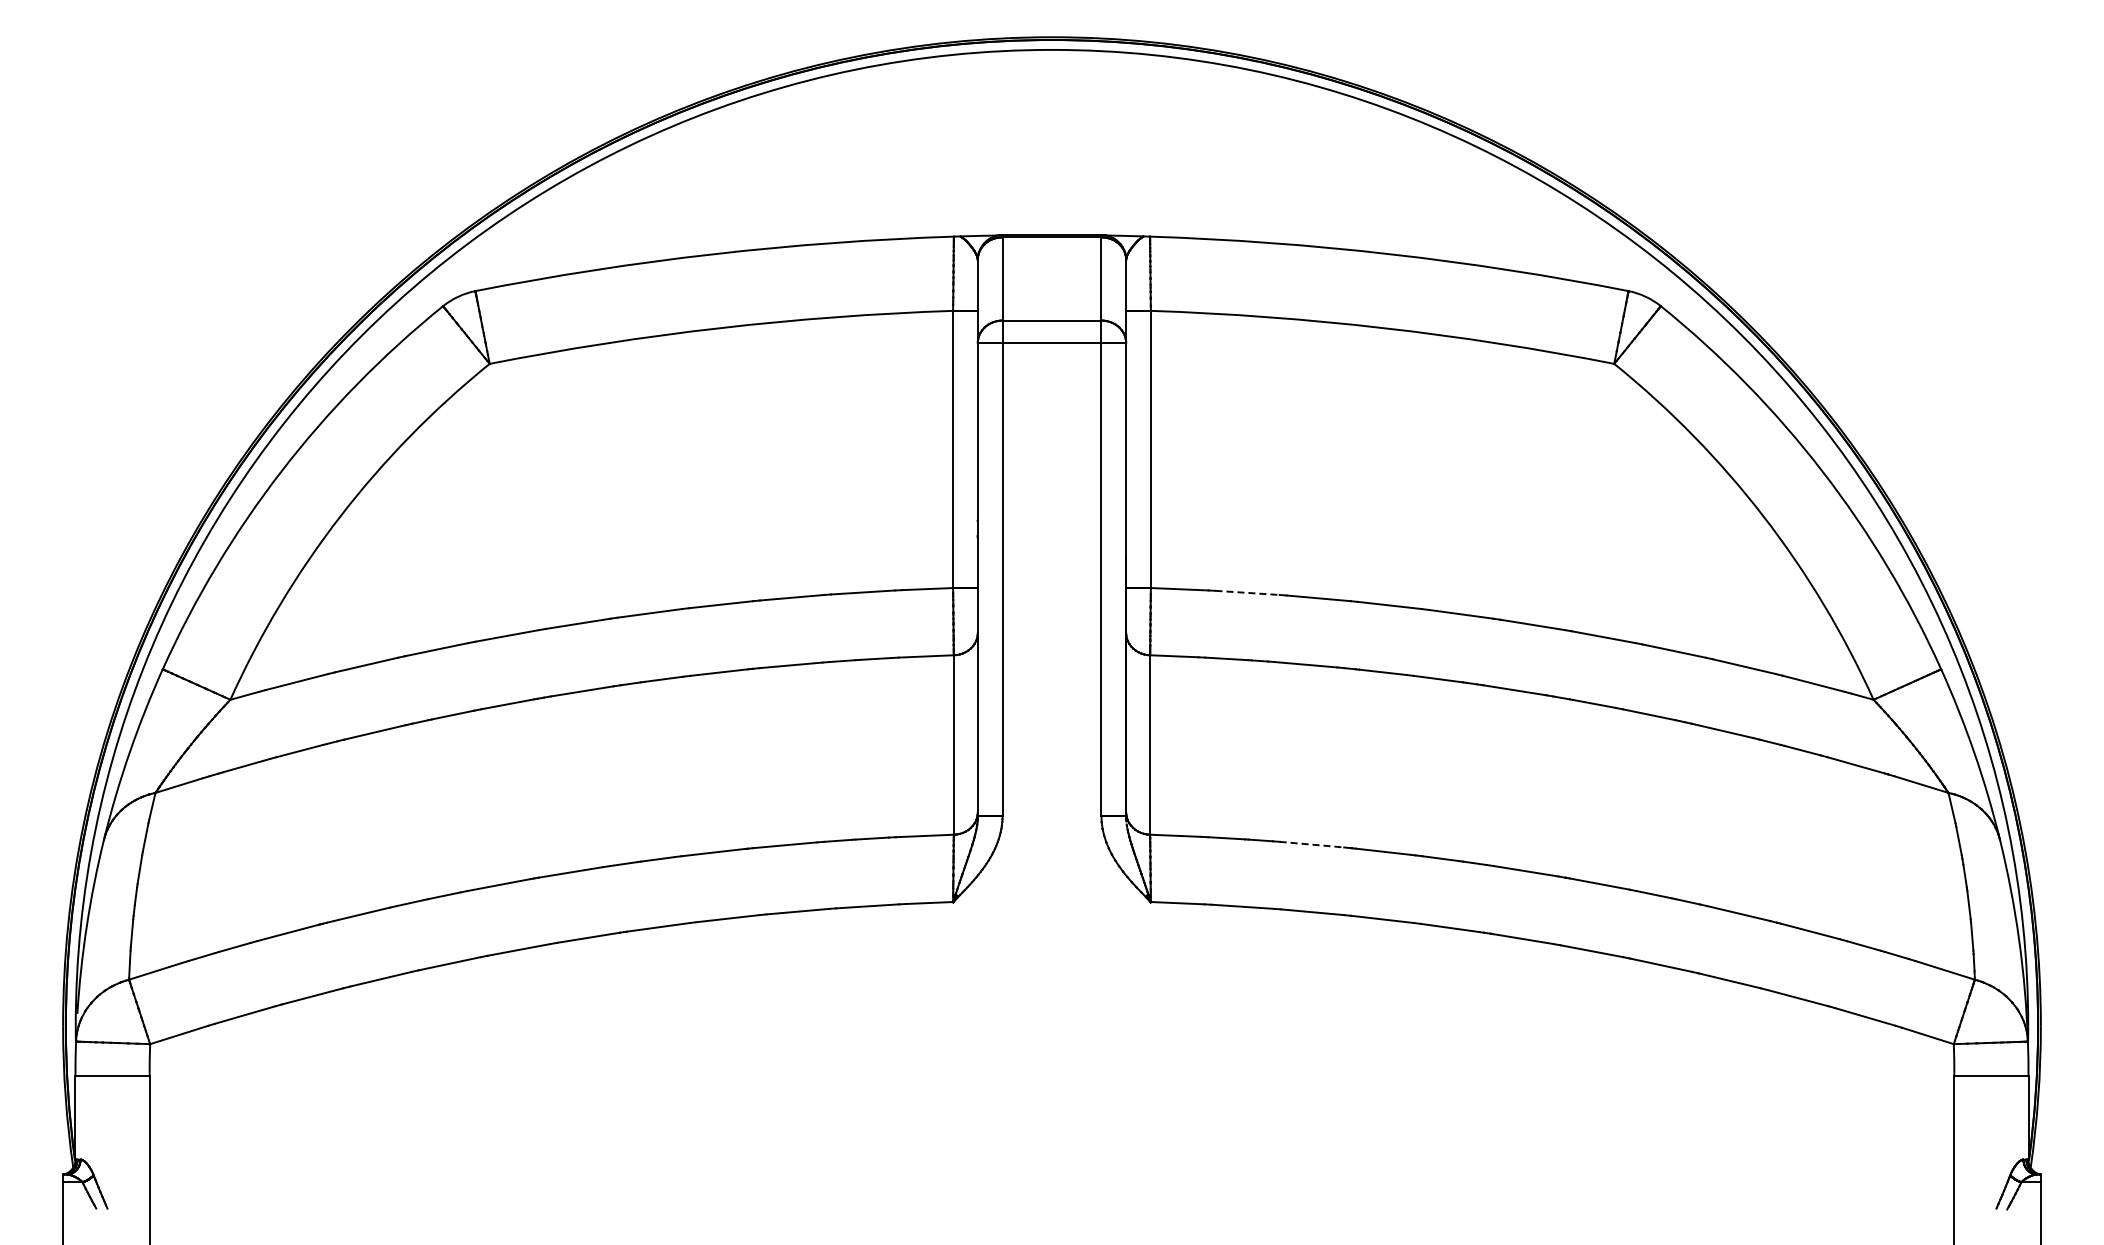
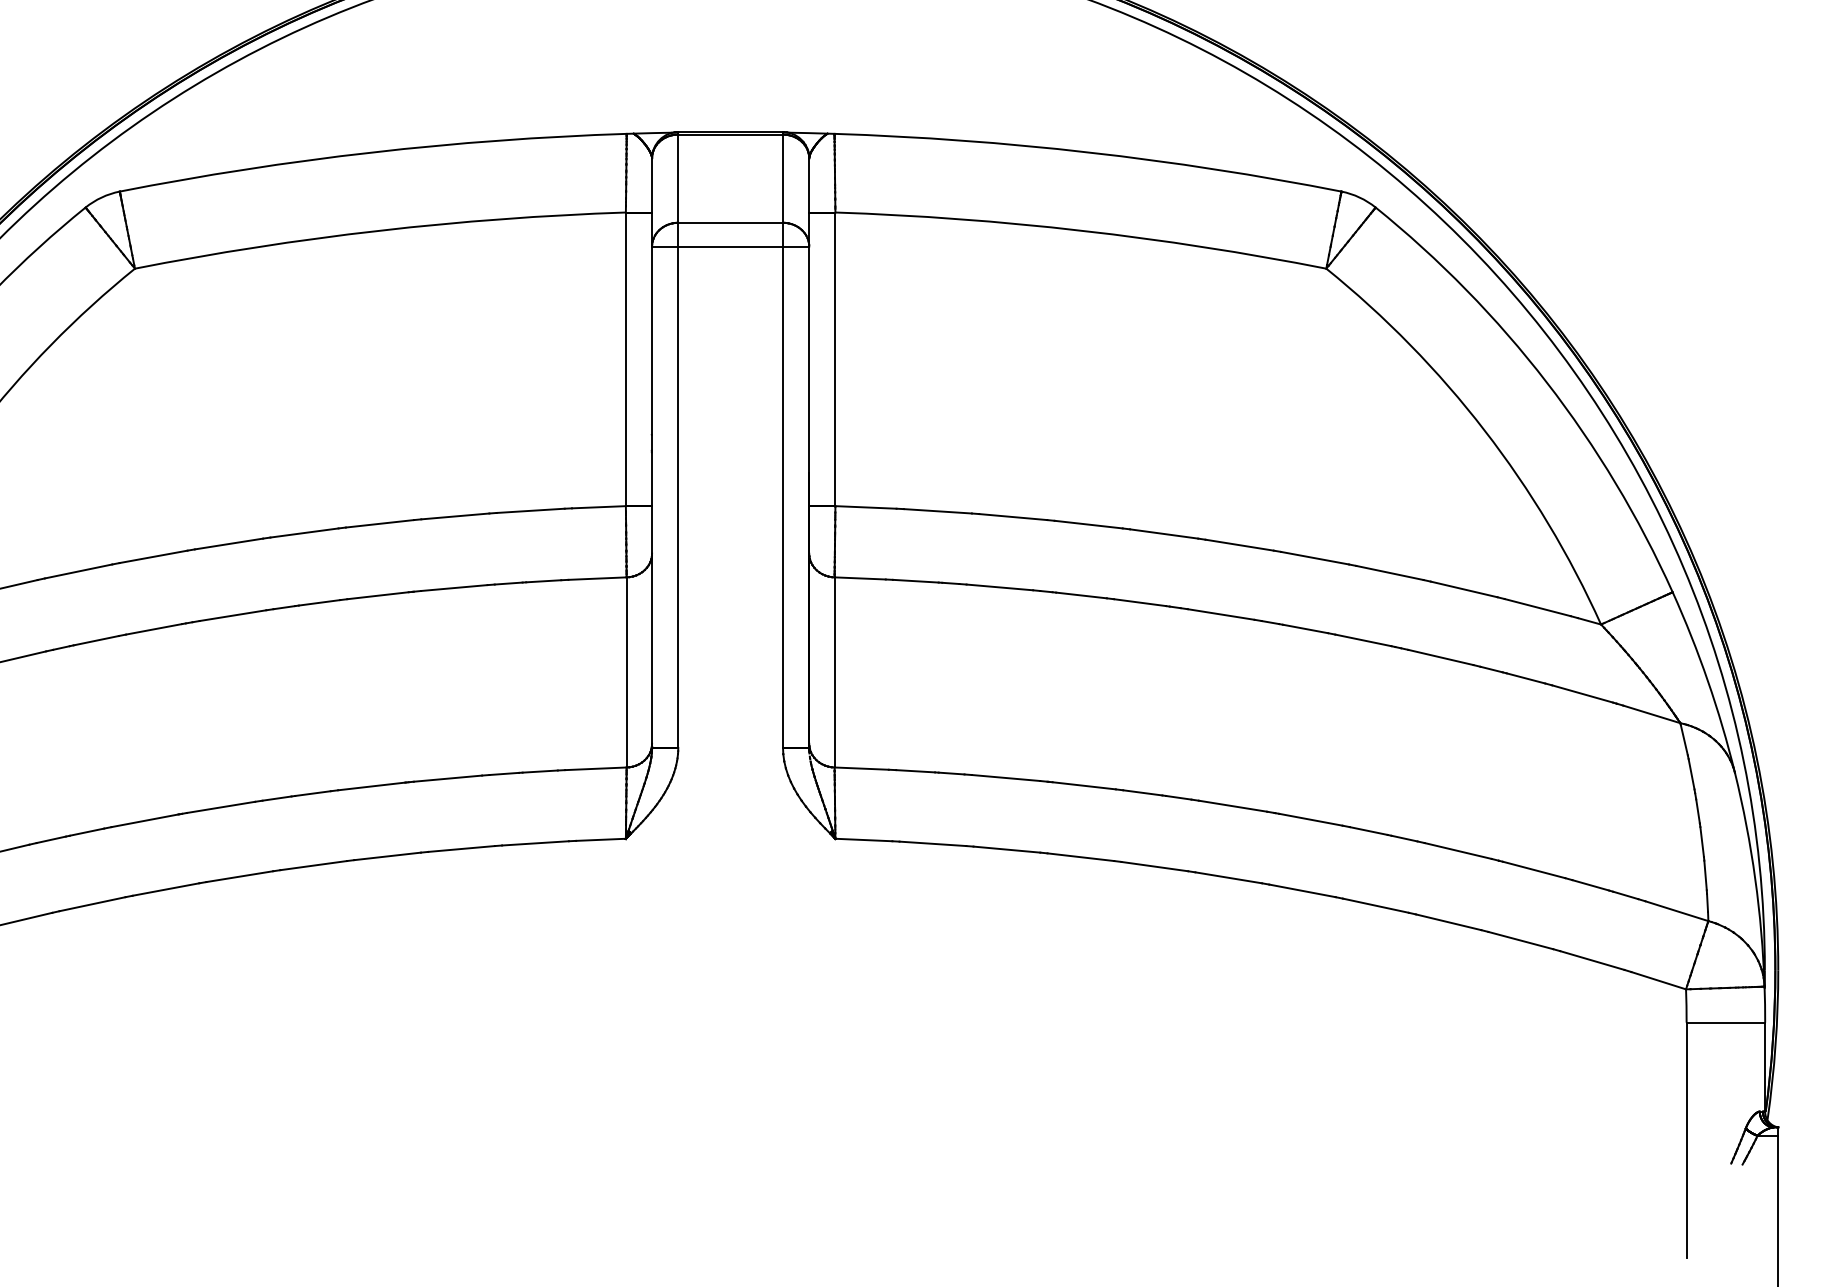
line: (1248, 592) -> (938, 510), dashed -> solid
line: (1312, 844) -> (1006, 777), dashed -> solid

